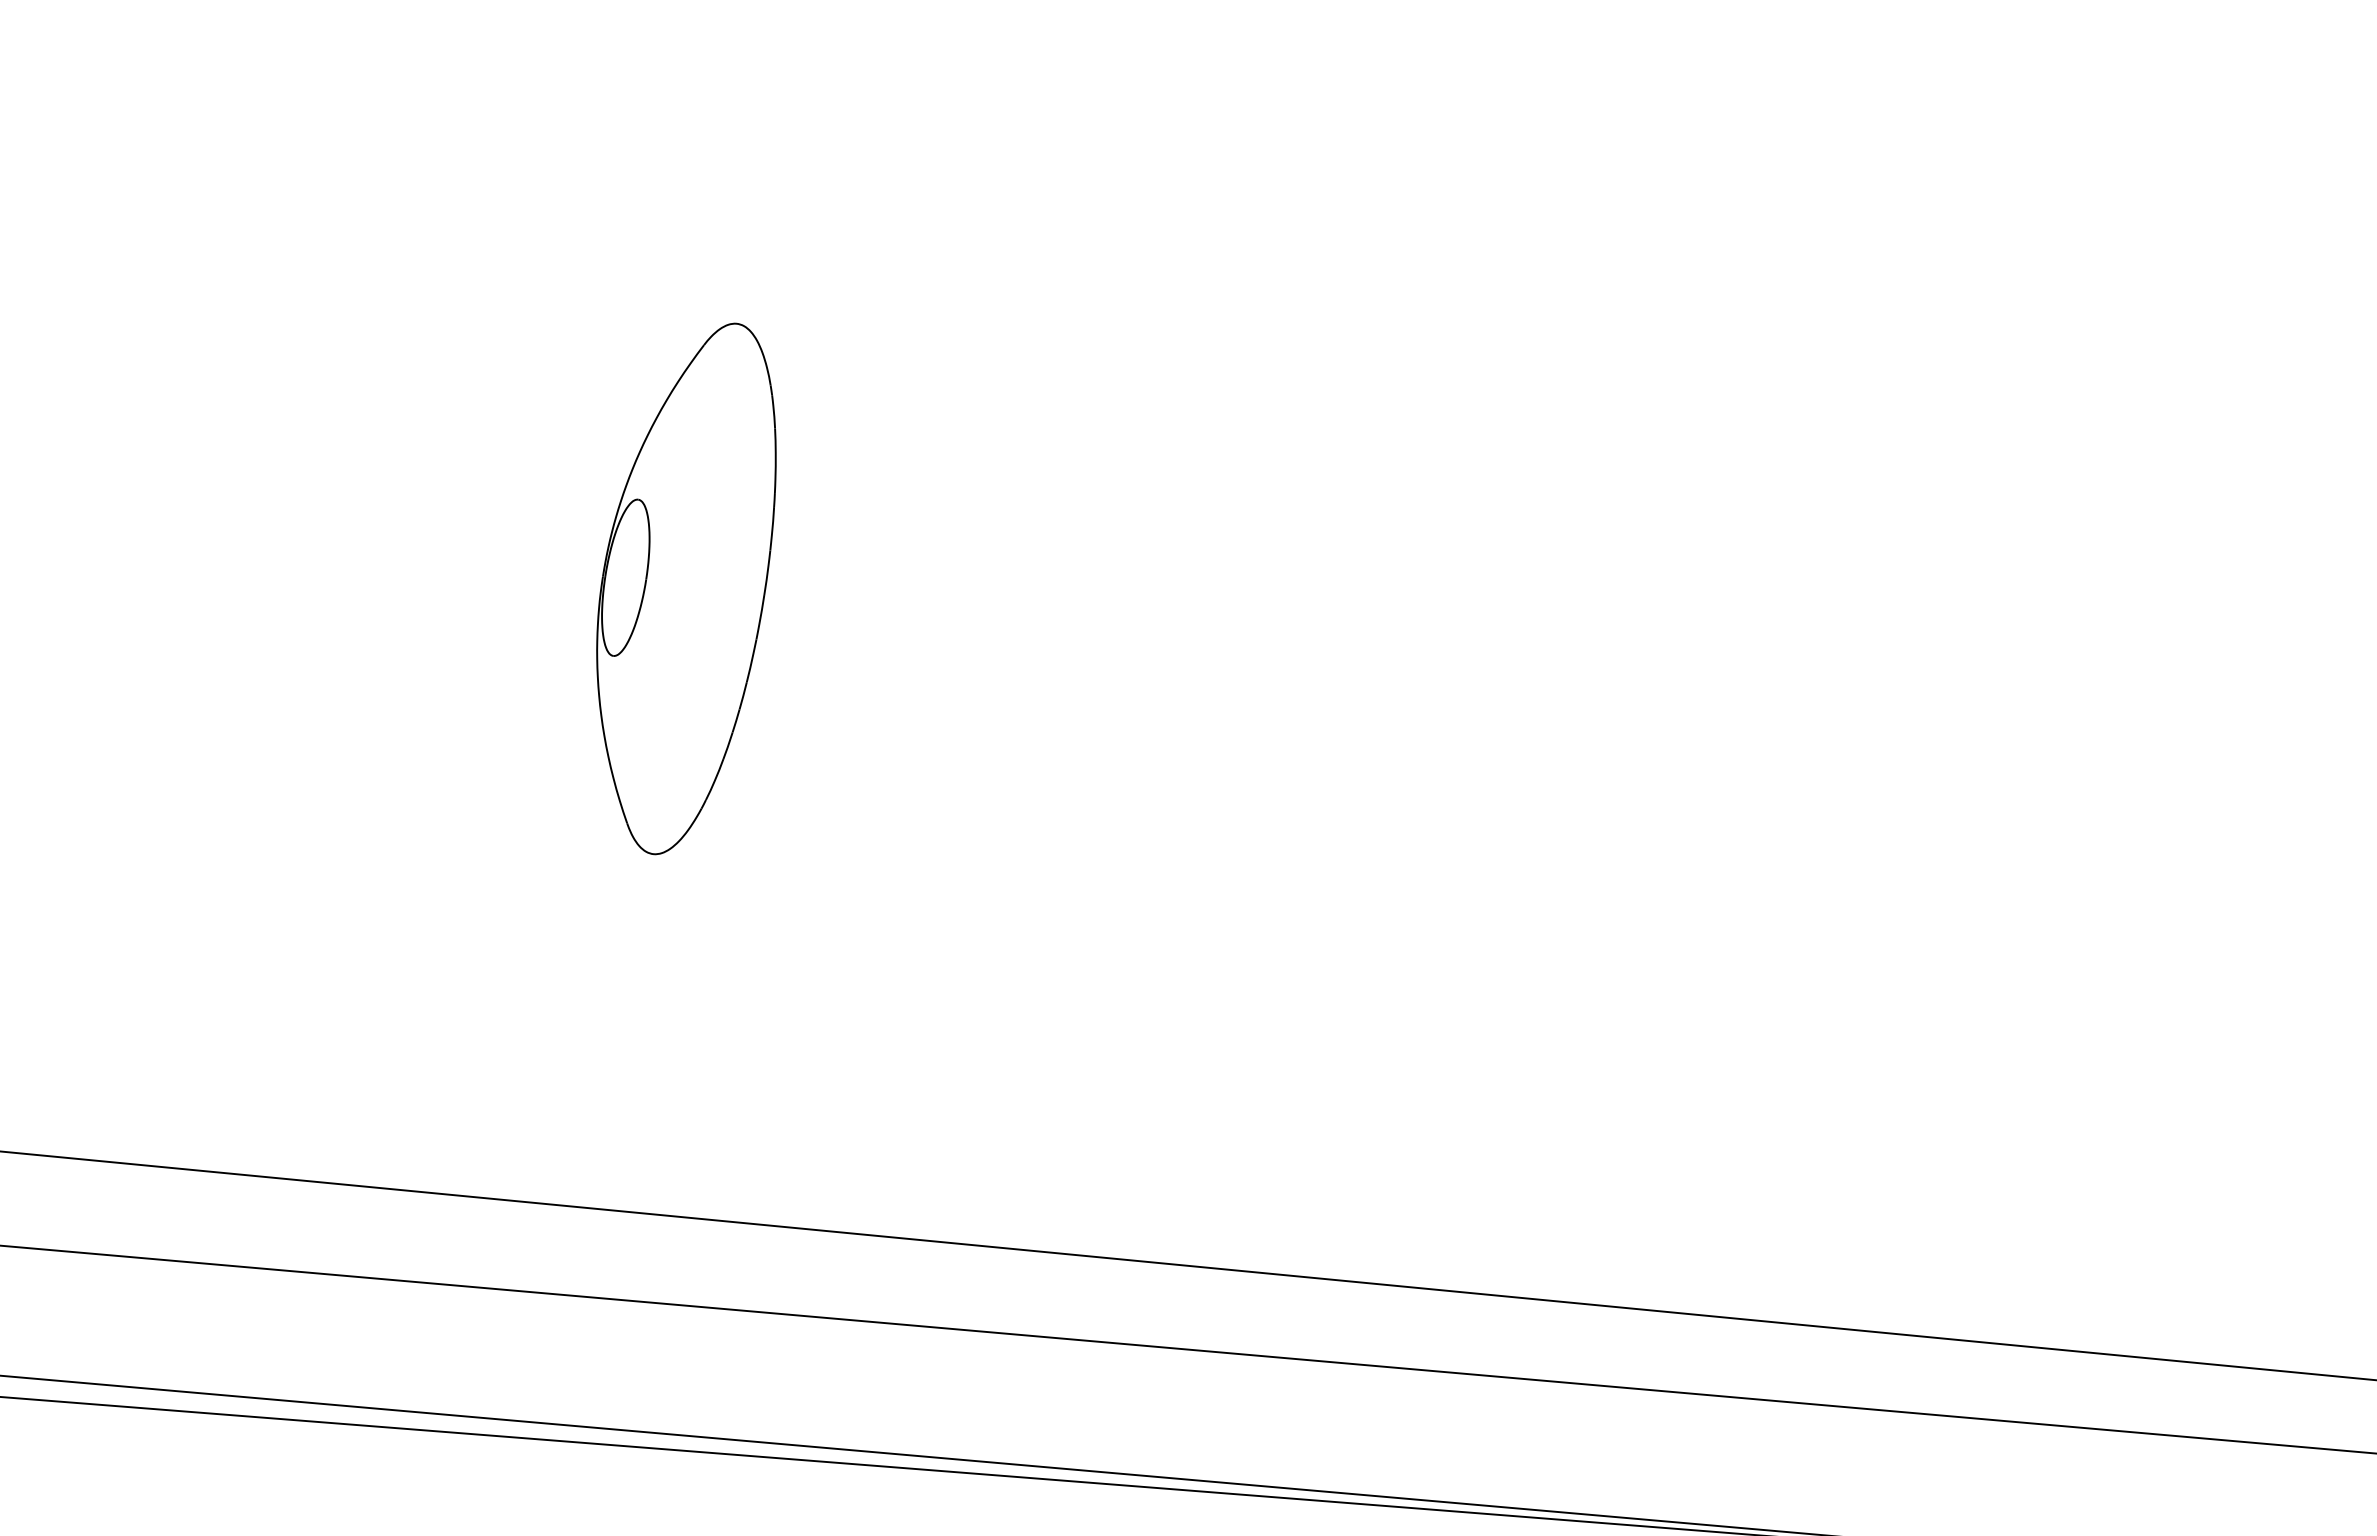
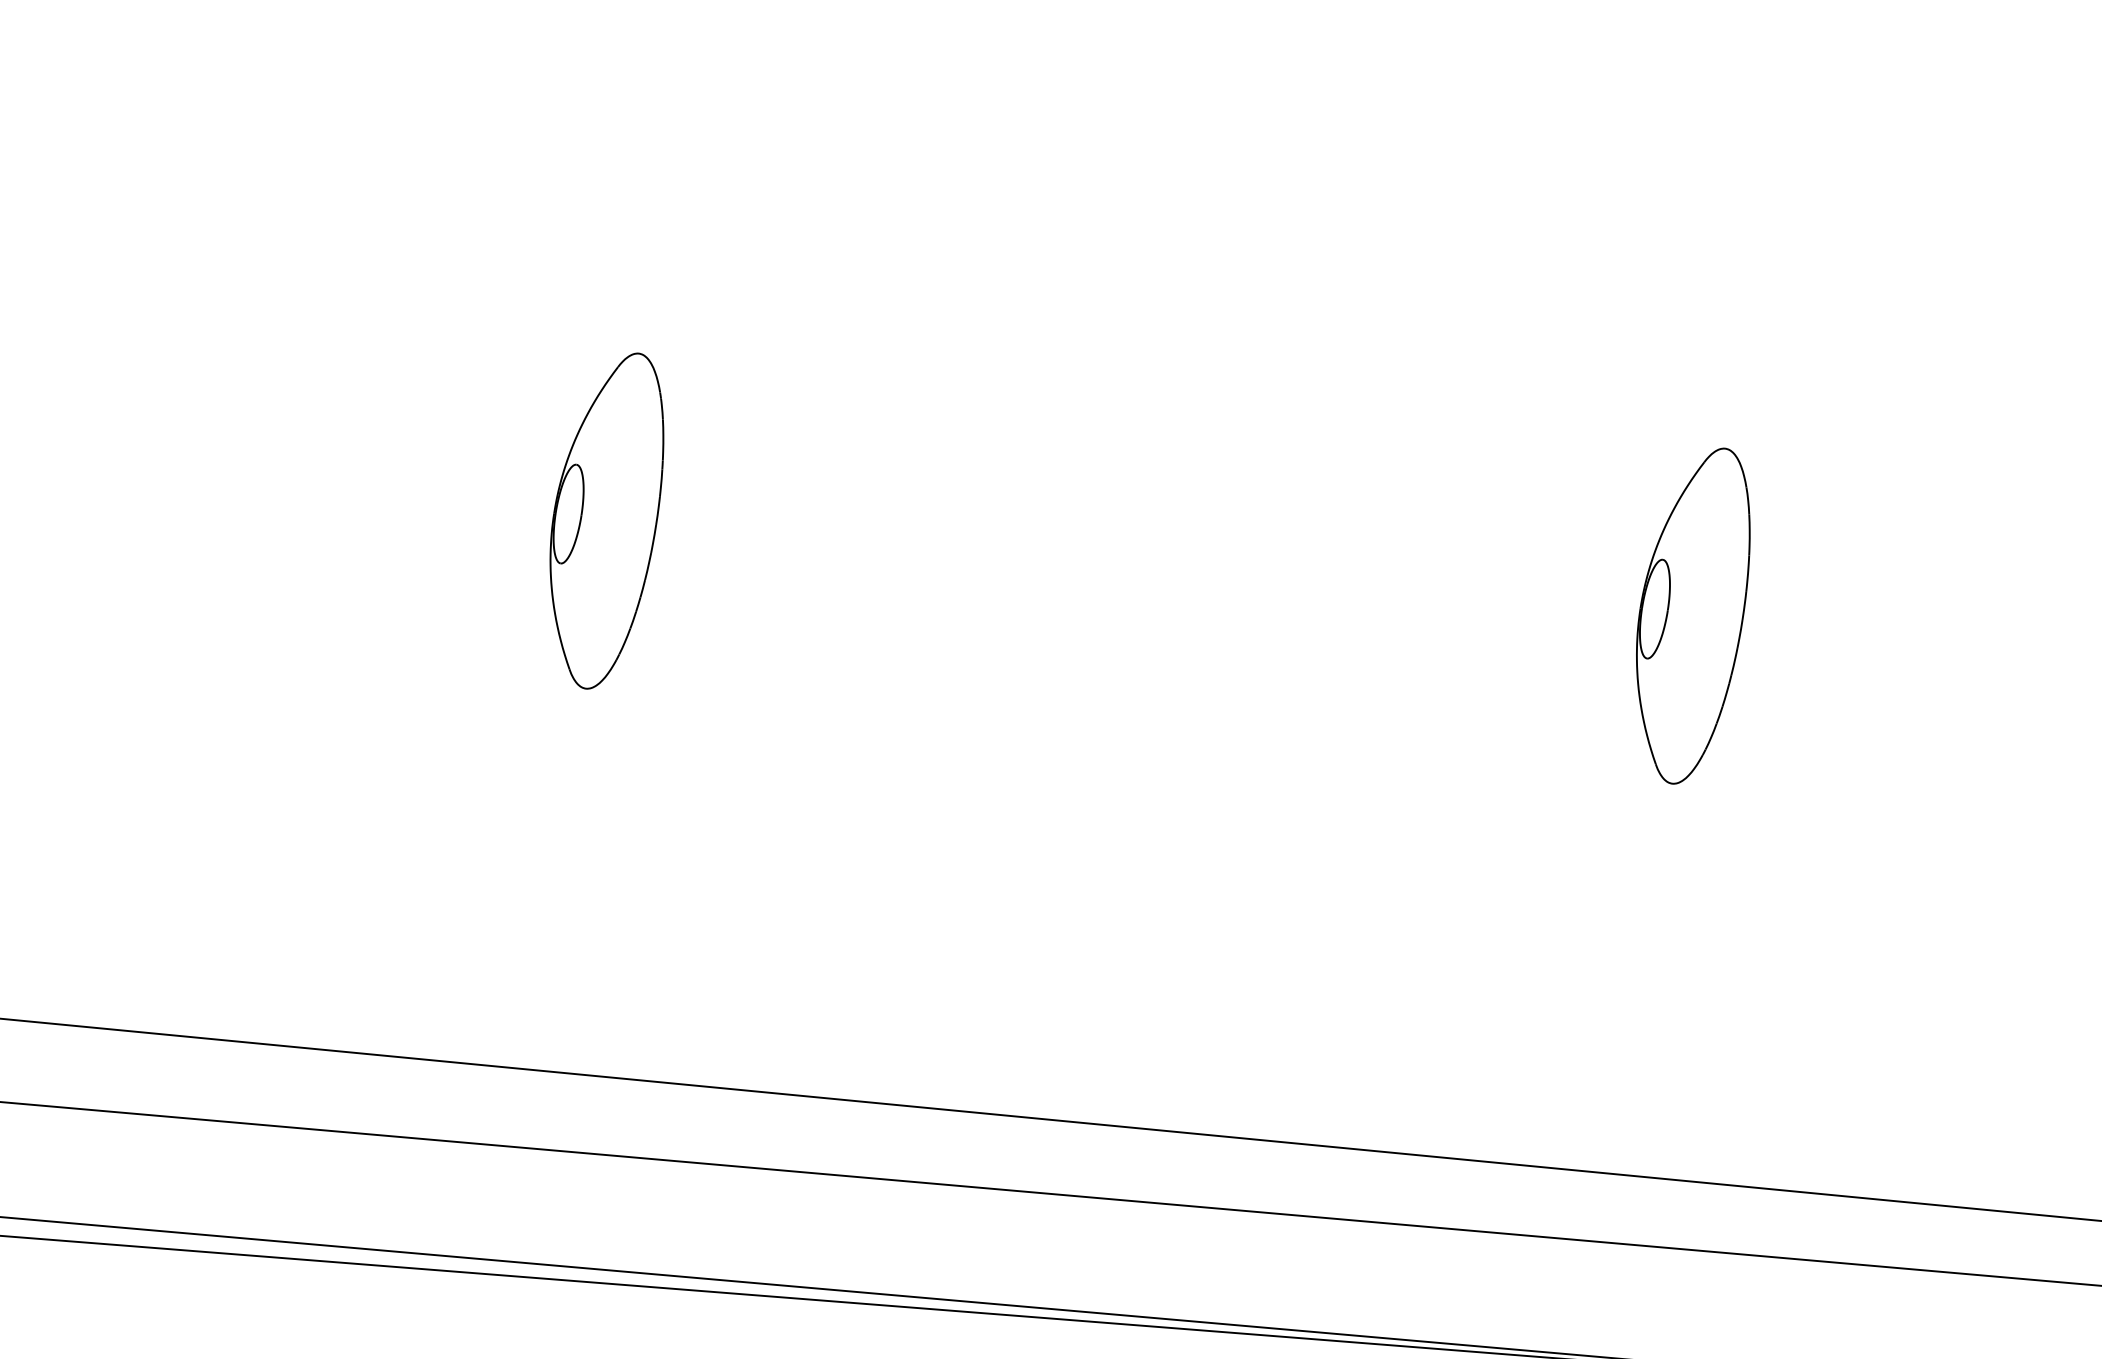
part: (686, 588) -> (606, 520), size x0.71
part: (1914, 696) -> (1693, 616), added

